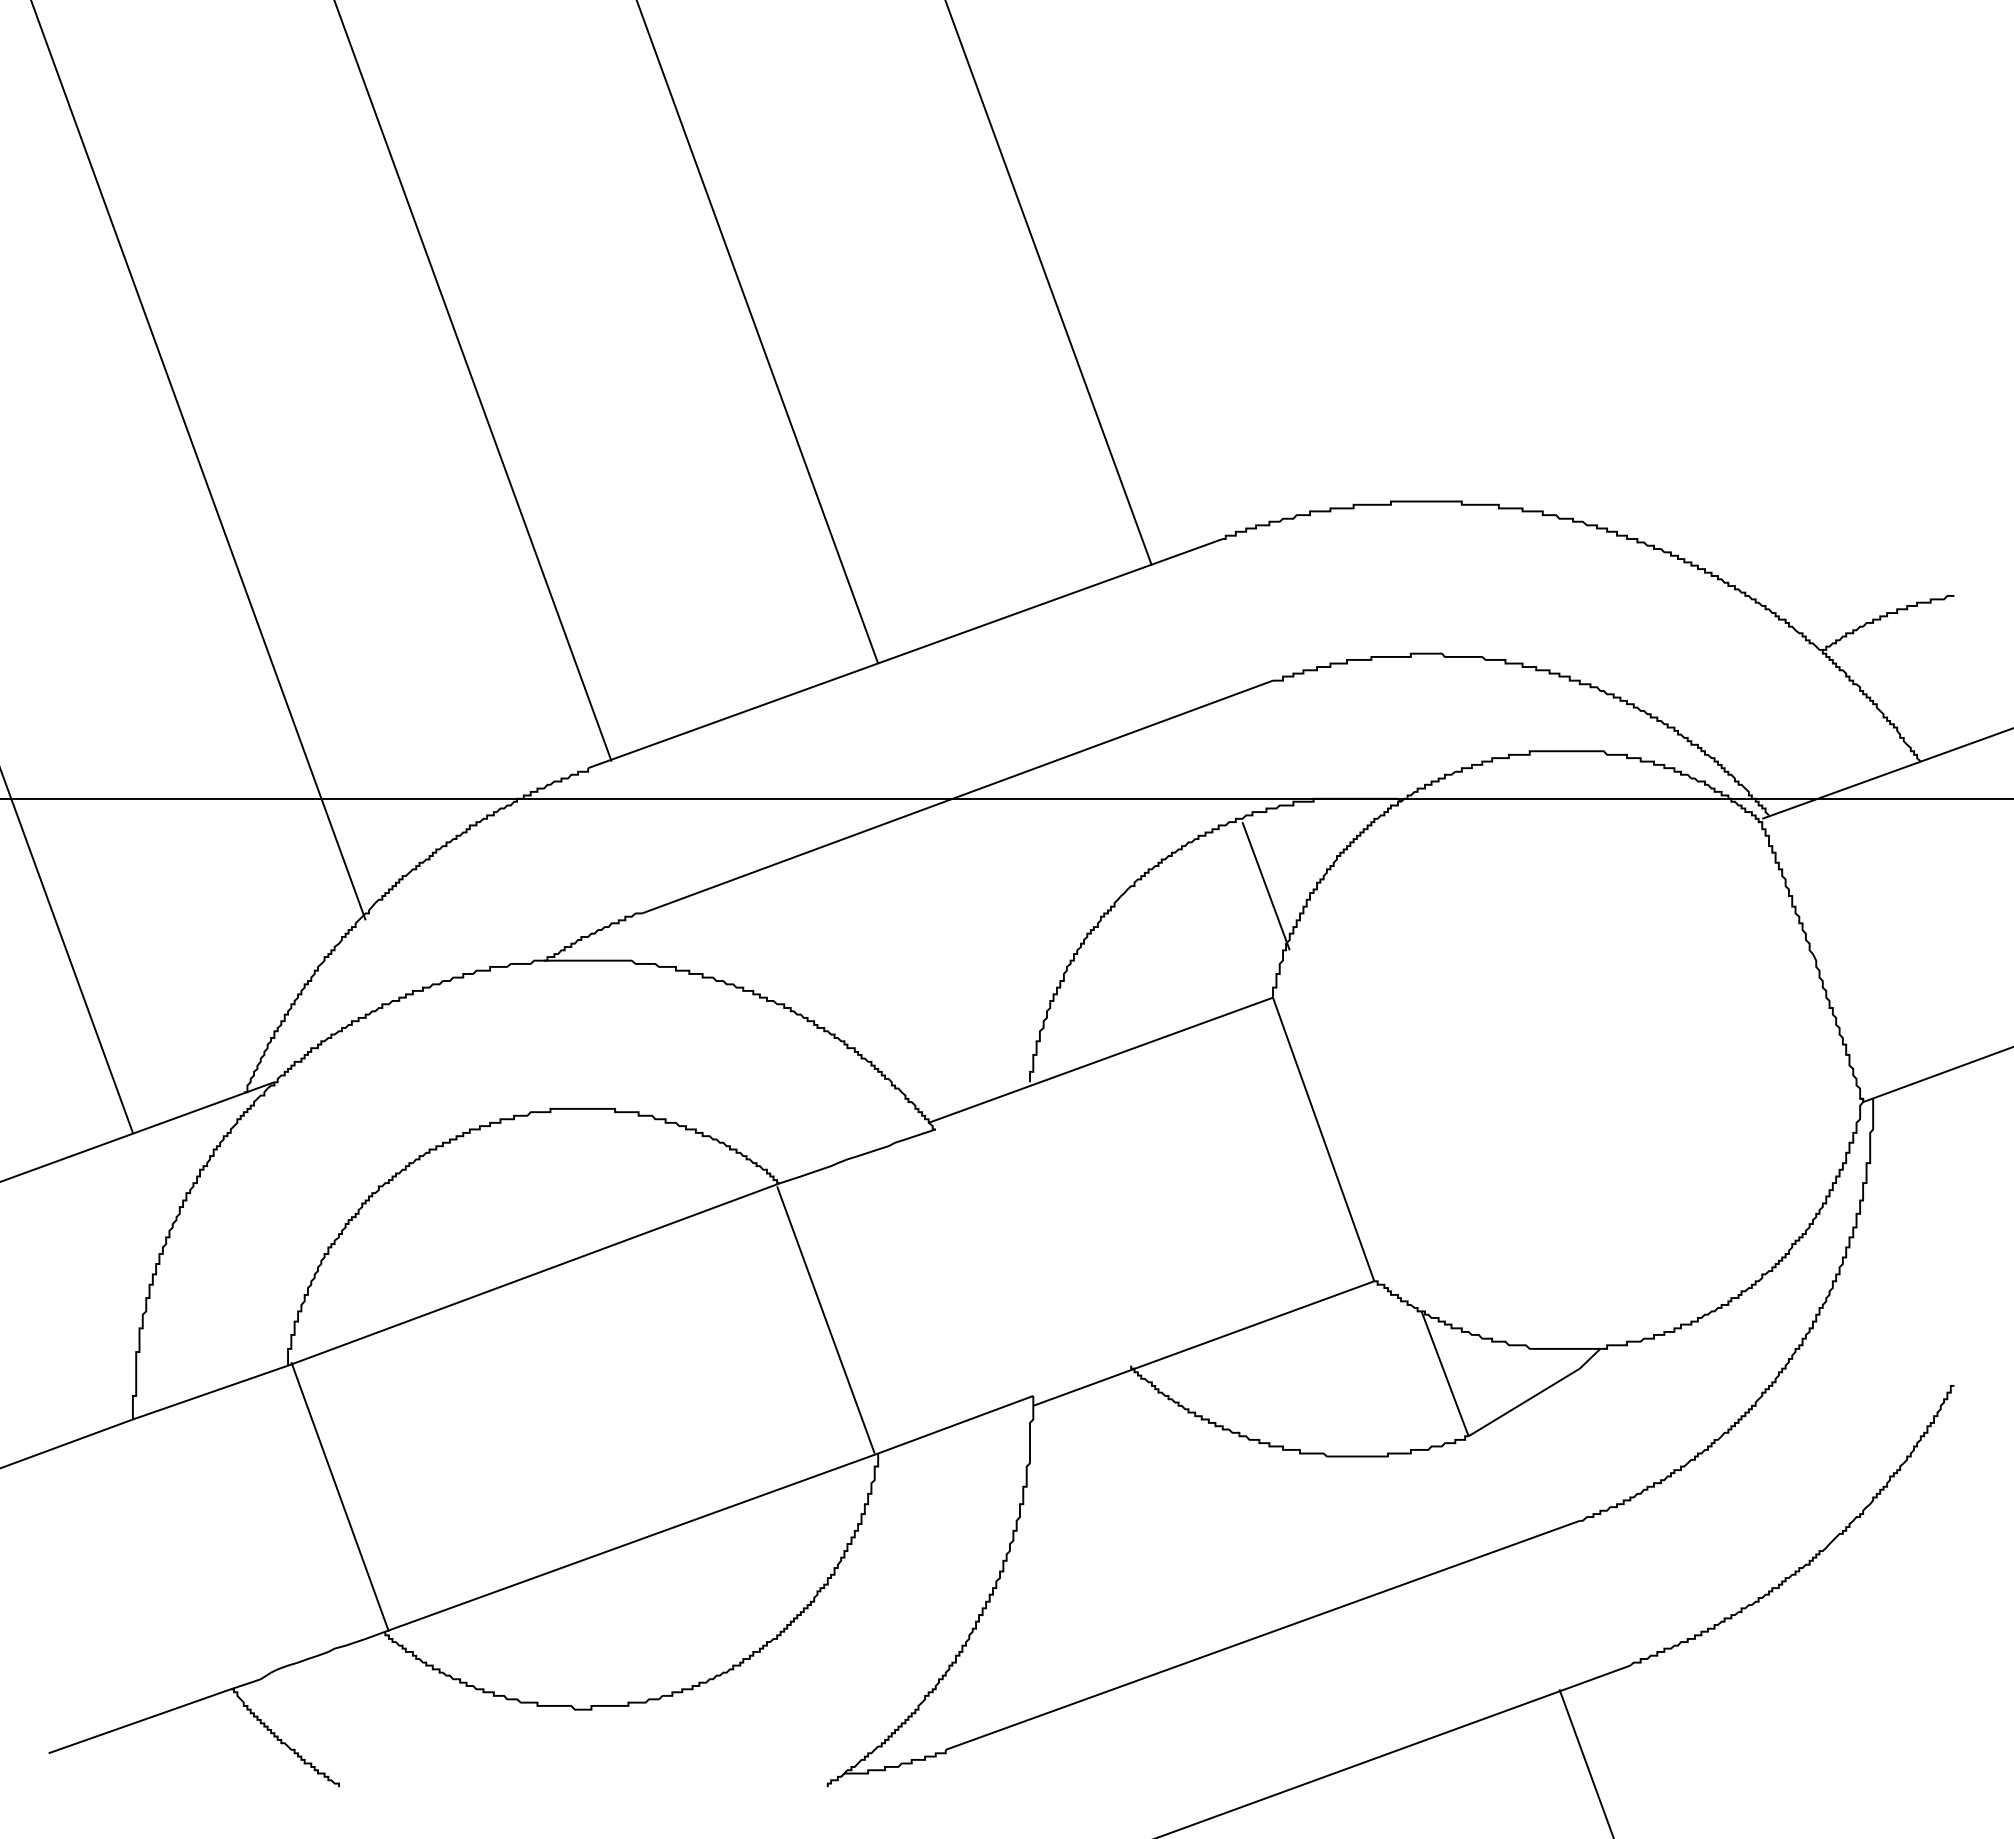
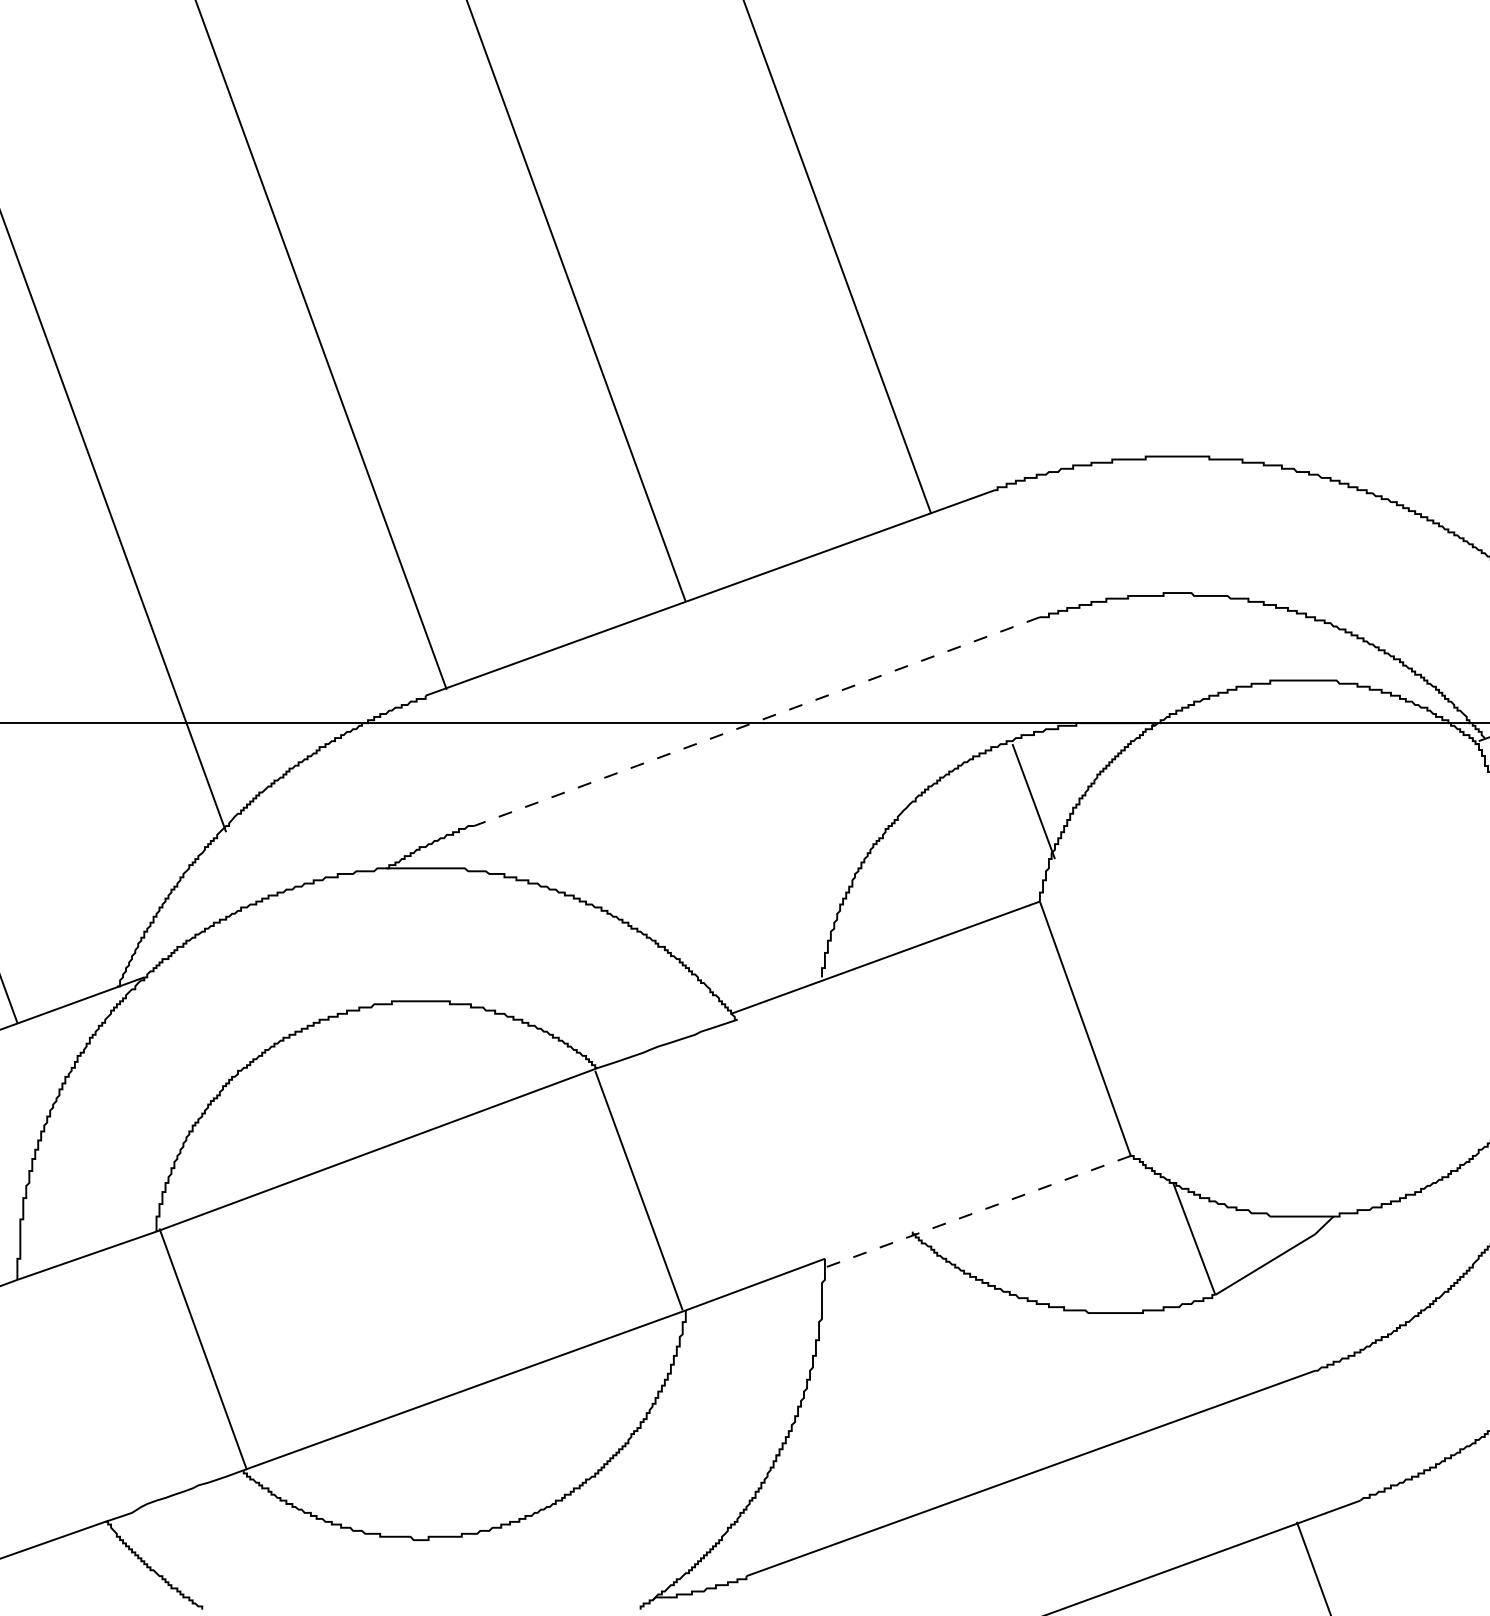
line: (957, 797) -> (756, 722), solid -> dashed
line: (1203, 1343) -> (977, 1211), solid -> dashed

